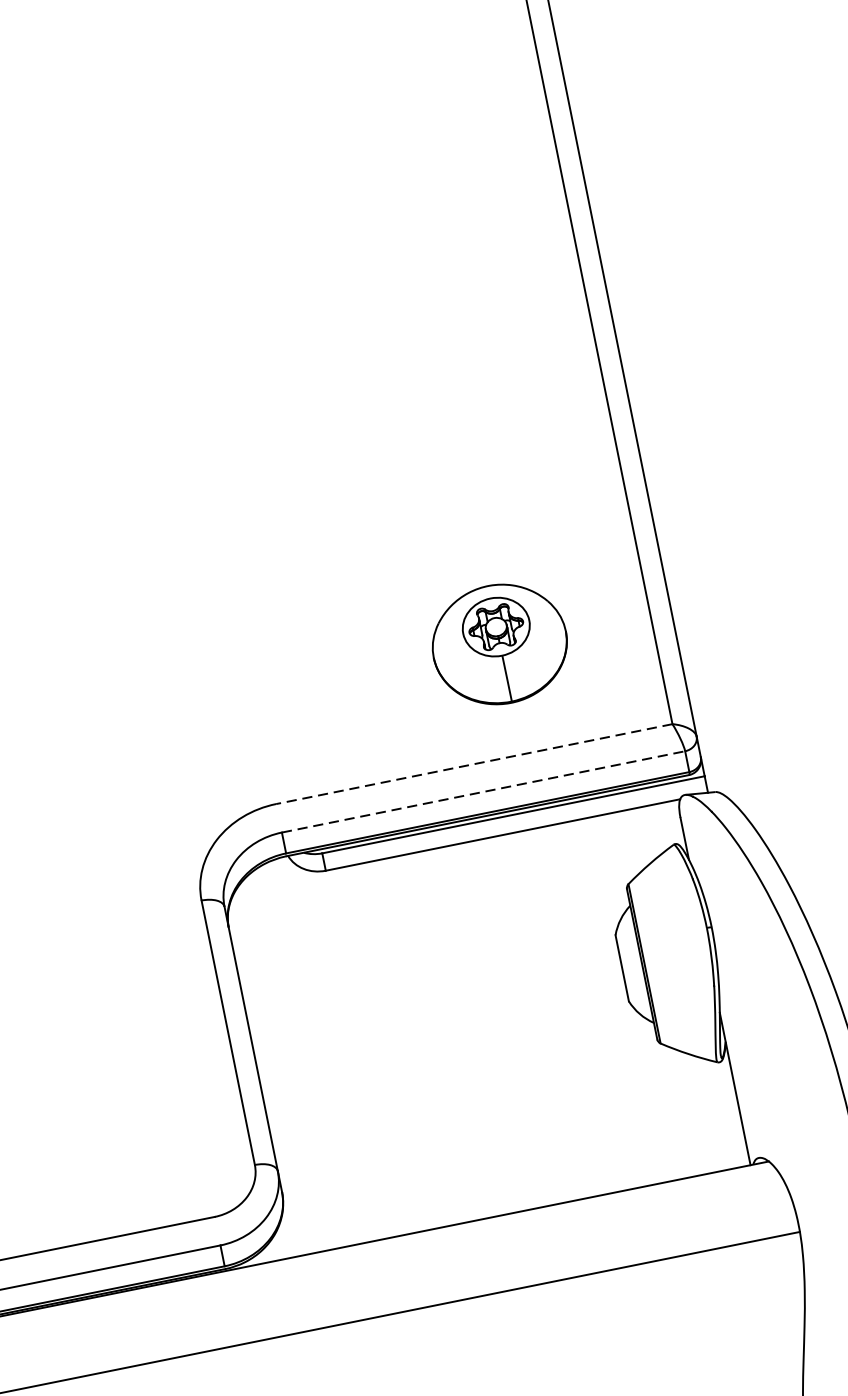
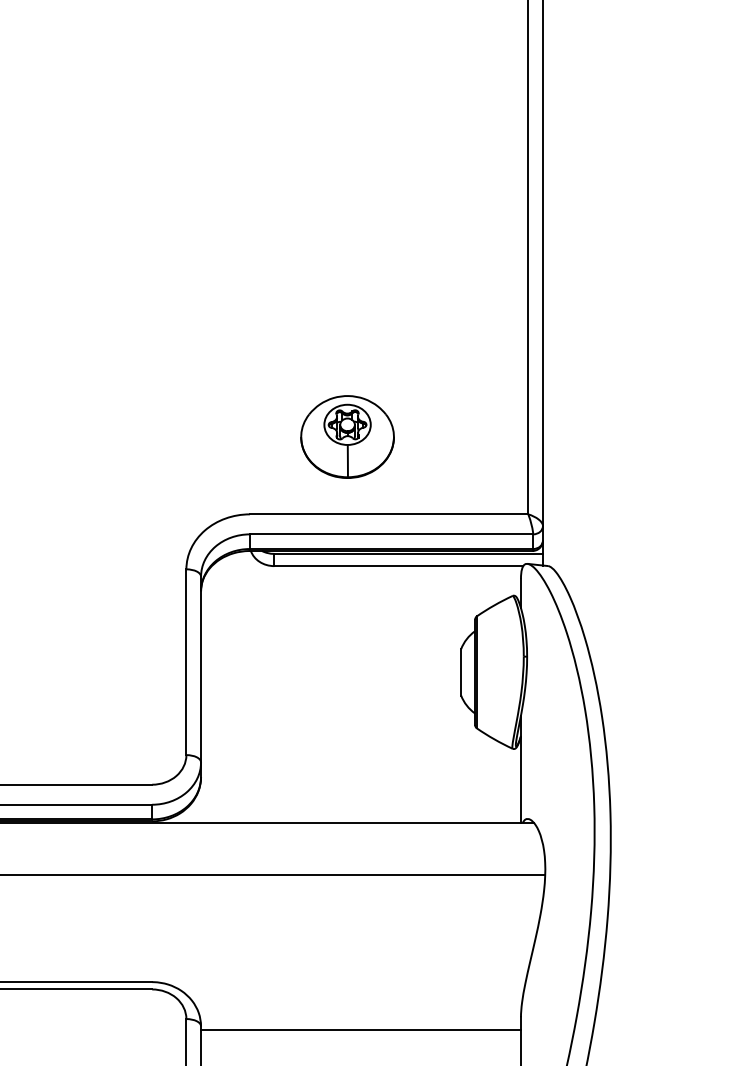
part: (499, 643) -> (347, 436), moved
line: (473, 764) -> (388, 514), dashed -> solid
line: (483, 792) -> (391, 534), dashed -> solid

